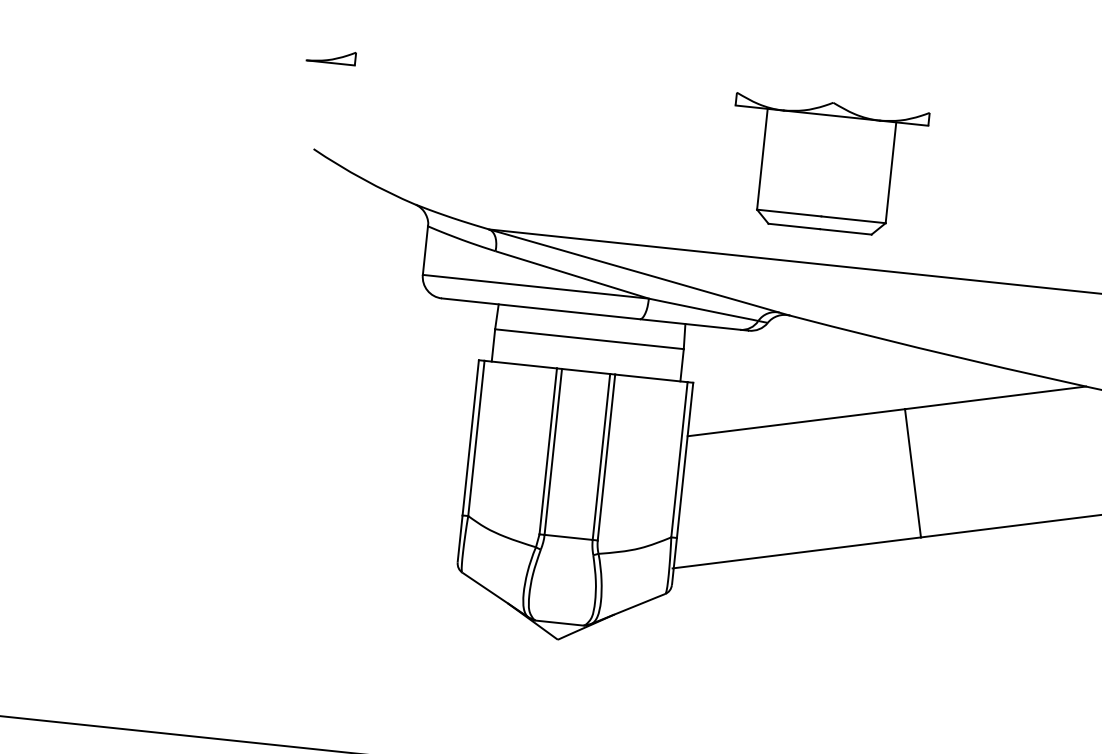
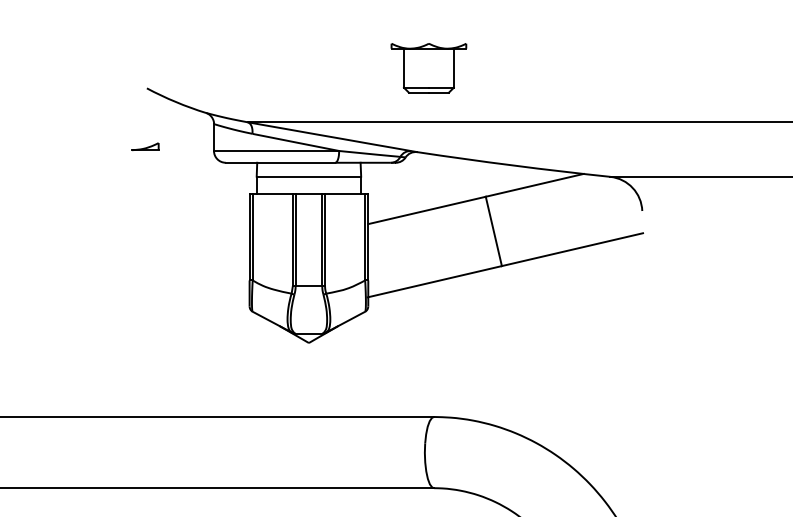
part: (331, 56) -> (145, 146), moved
part: (825, 166) -> (428, 68), size x0.7

